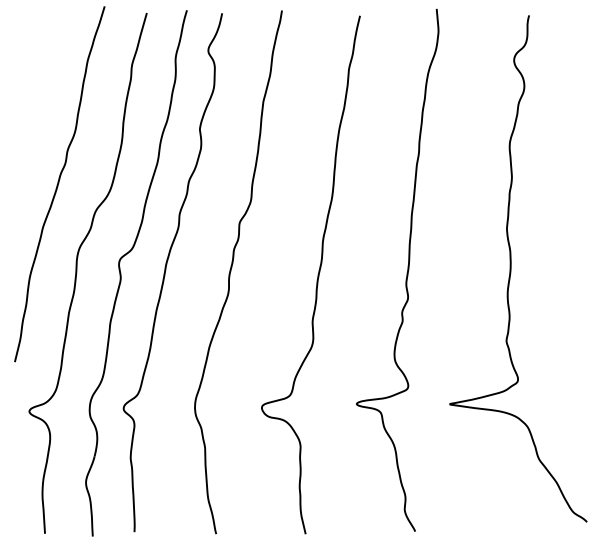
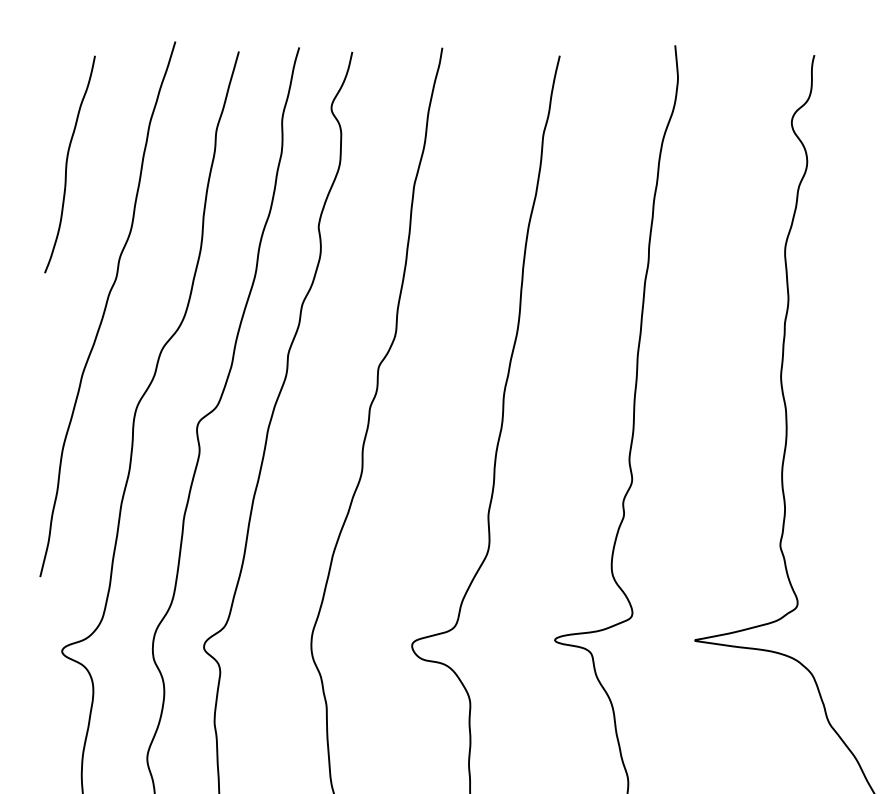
curve: (33, 87) -> (68, 163), added

